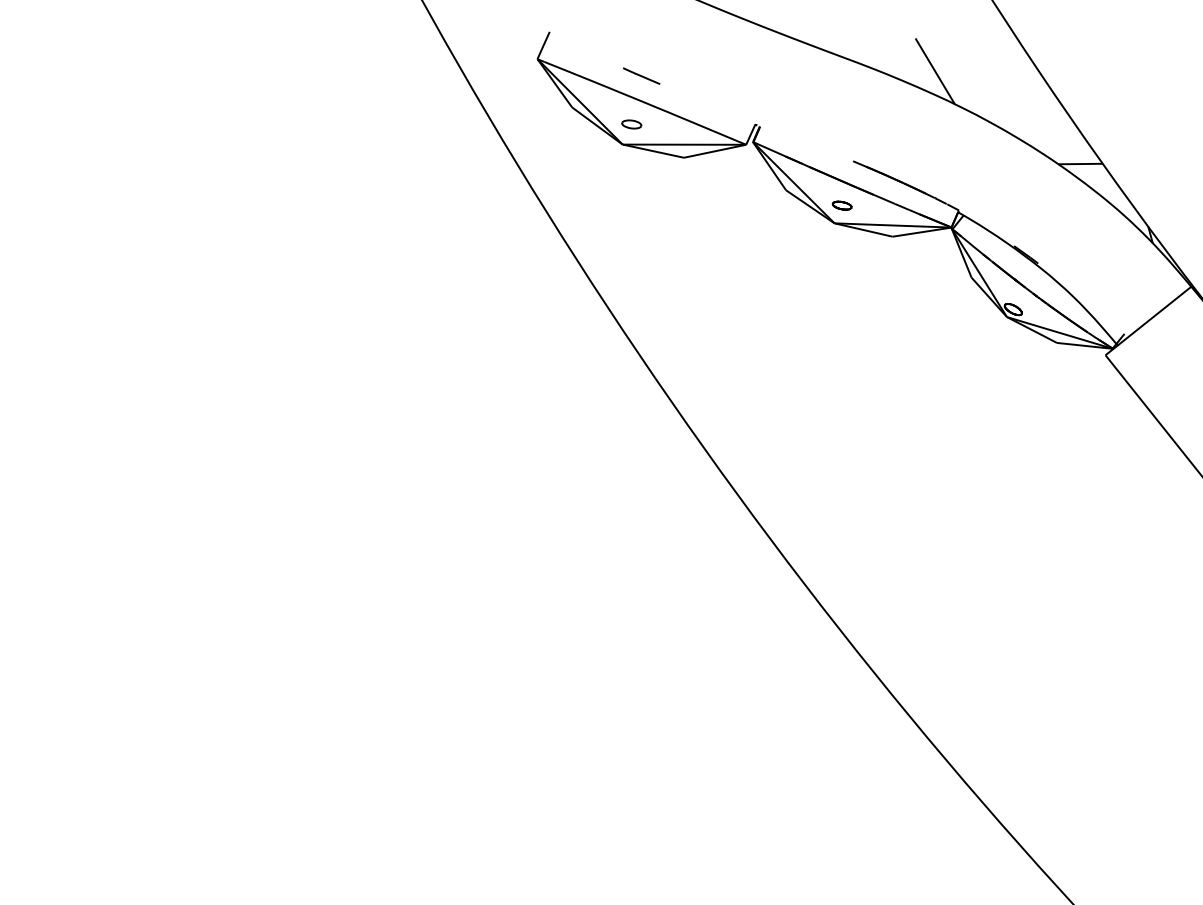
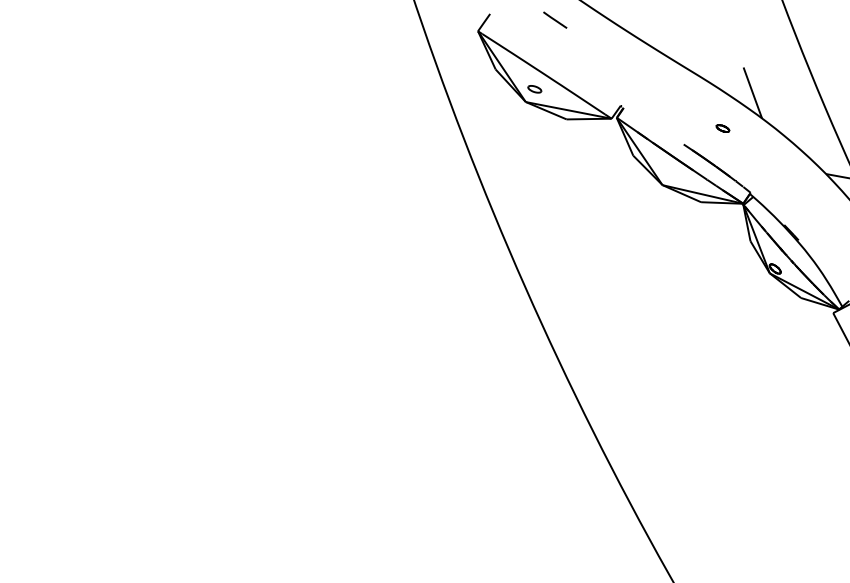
line: (641, 75) -> (555, 19), moved
part: (841, 205) -> (722, 128), moved

